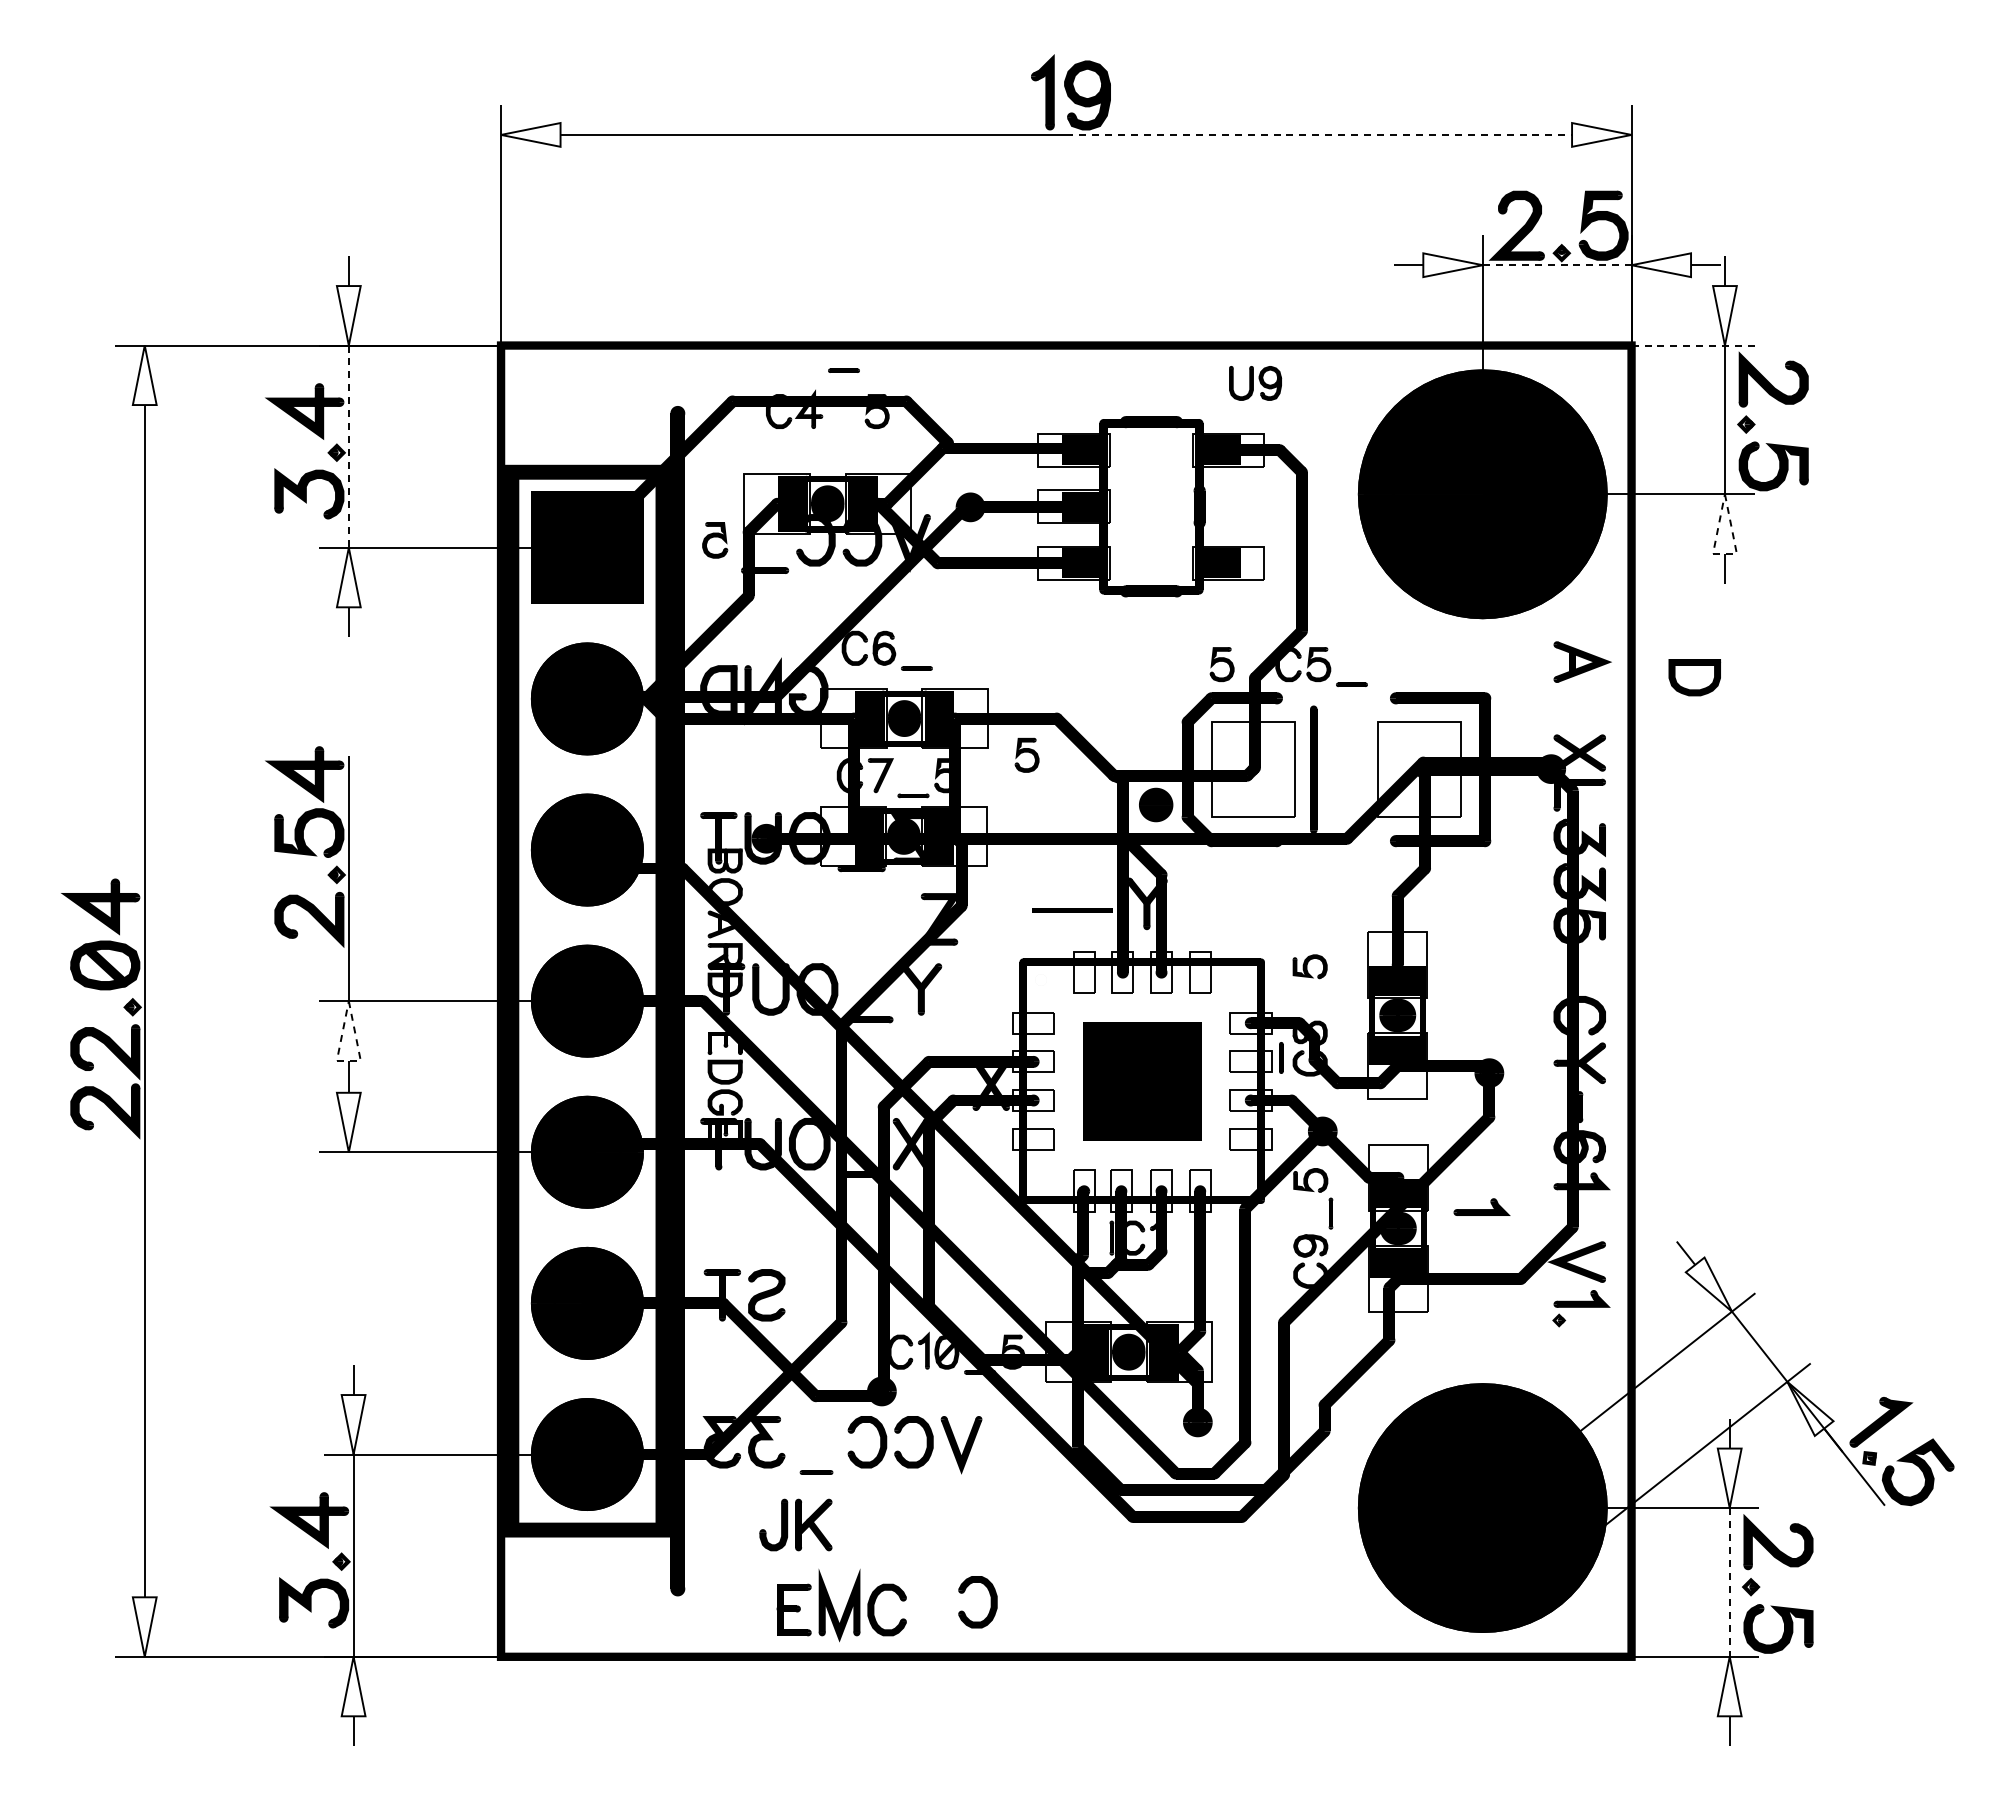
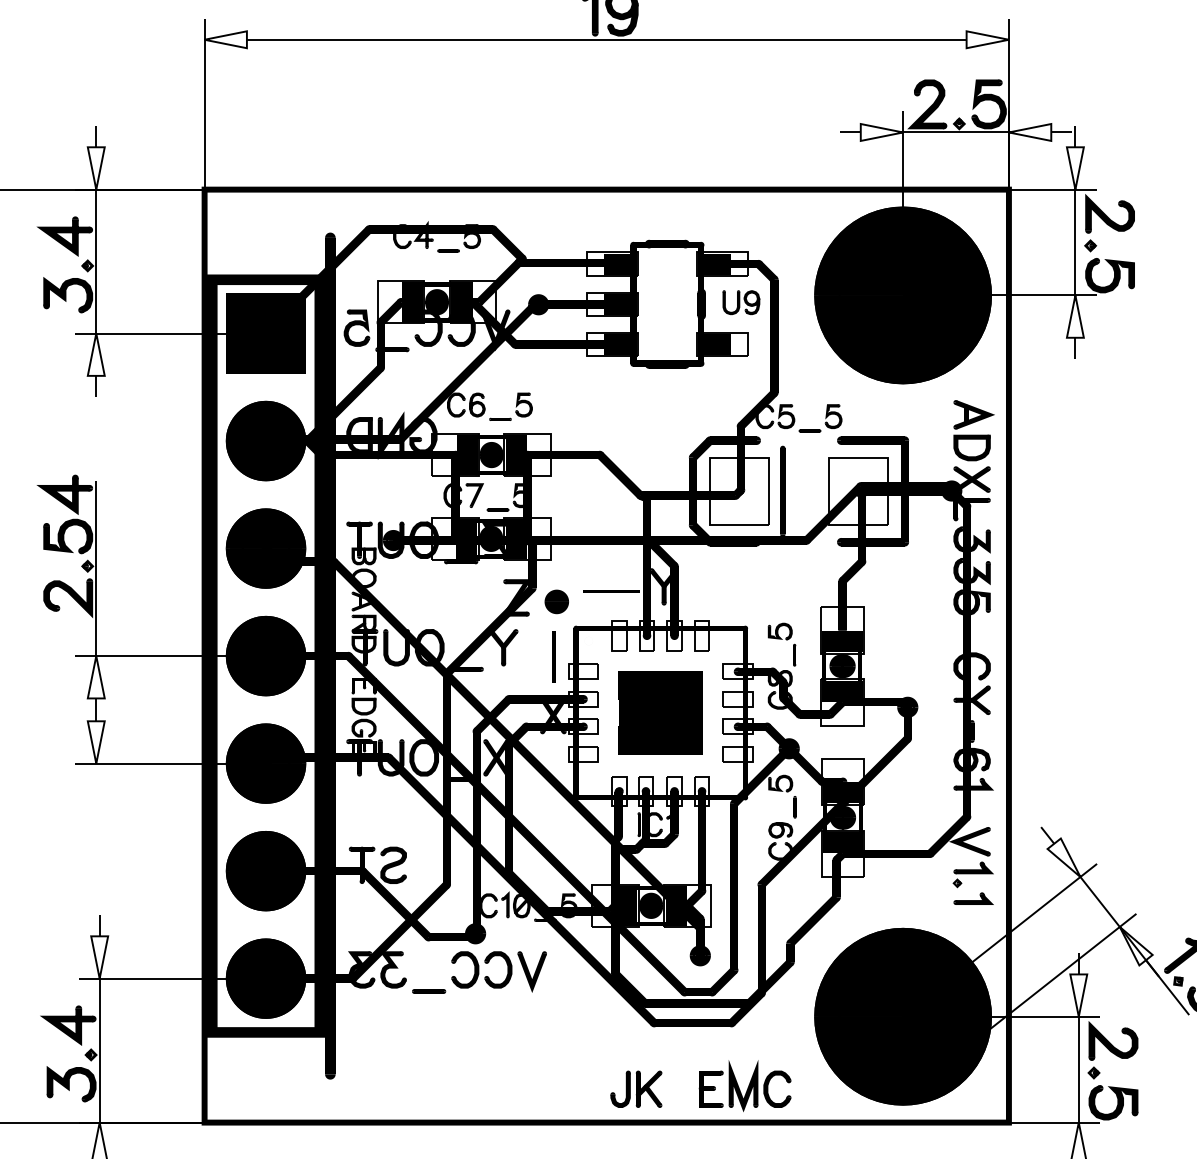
line: (1319, 134) -> (786, 39), dashed -> solid
line: (1557, 265) -> (956, 132), dashed -> solid
line: (1693, 345) -> (1053, 189), dashed -> solid
line: (843, 370) -> (448, 250), moved
part: (1255, 383) -> (741, 302), moved
line: (348, 447) -> (96, 262), dashed -> solid
part: (714, 540) -> (356, 328), size x1.43
line: (1724, 553) -> (1075, 337), dashed -> solid
part: (1221, 664) -> (833, 416), moved
part: (1694, 677) -> (971, 447), moved
part: (1026, 754) -> (523, 404), moved
part: (1156, 804) -> (557, 601), moved
line: (992, 1001) -> (554, 656), added
line: (1281, 1057) -> (794, 654), moved
line: (348, 1060) -> (96, 698), dashed -> solid
part: (1481, 1206) -> (973, 898), moved
part: (816, 1472) -> (429, 991), size x1.43
part: (795, 1524) -> (636, 1088), moved
line: (1729, 1582) -> (1078, 1069), dashed -> solid
part: (990, 1602) -> (552, 1083), removed
part: (841, 1605) -> (744, 1086), moved

